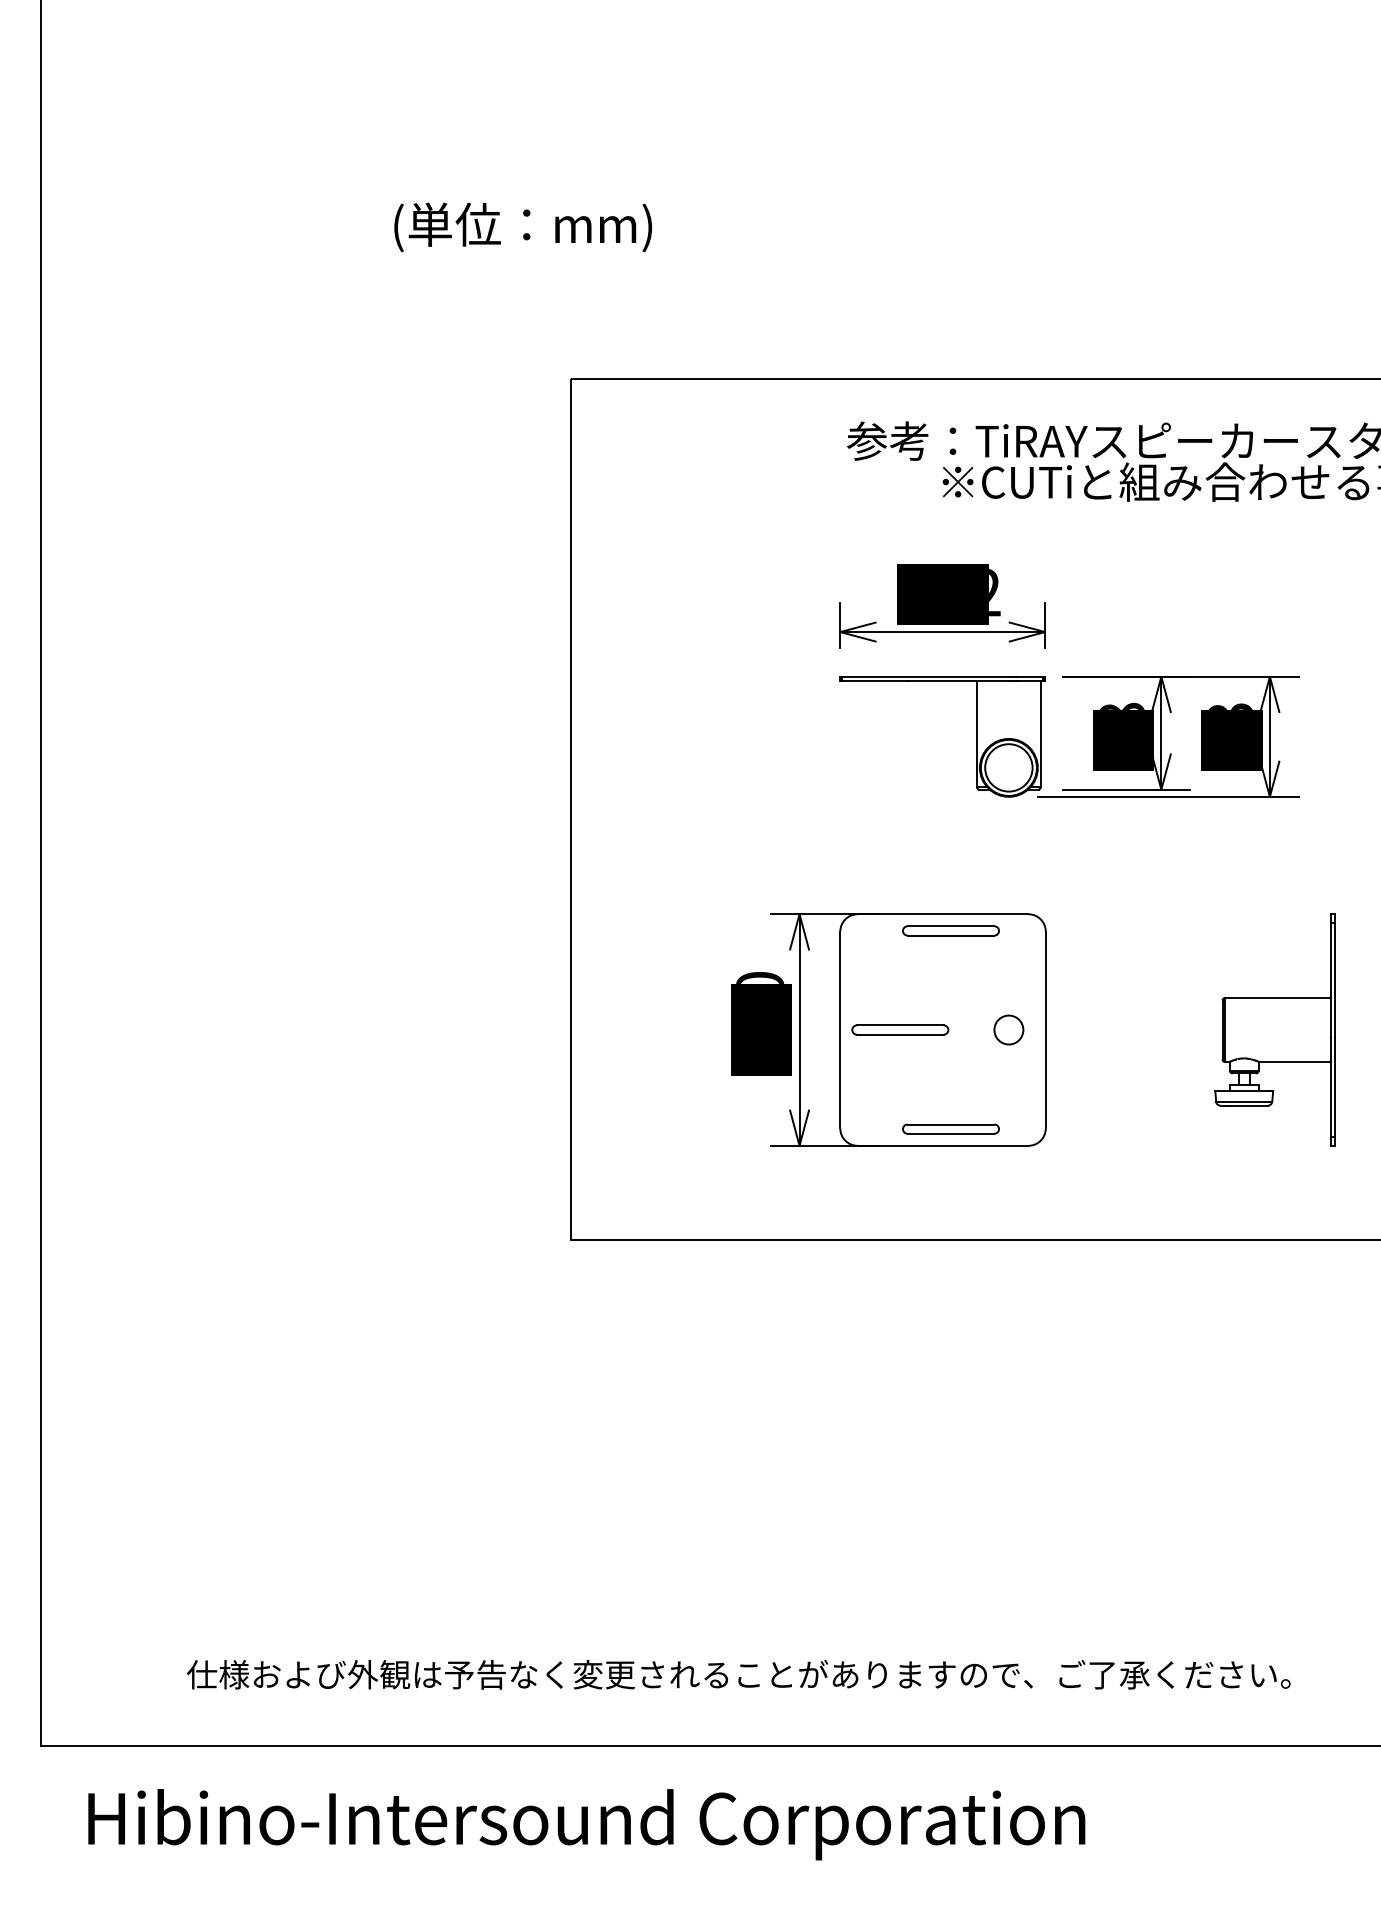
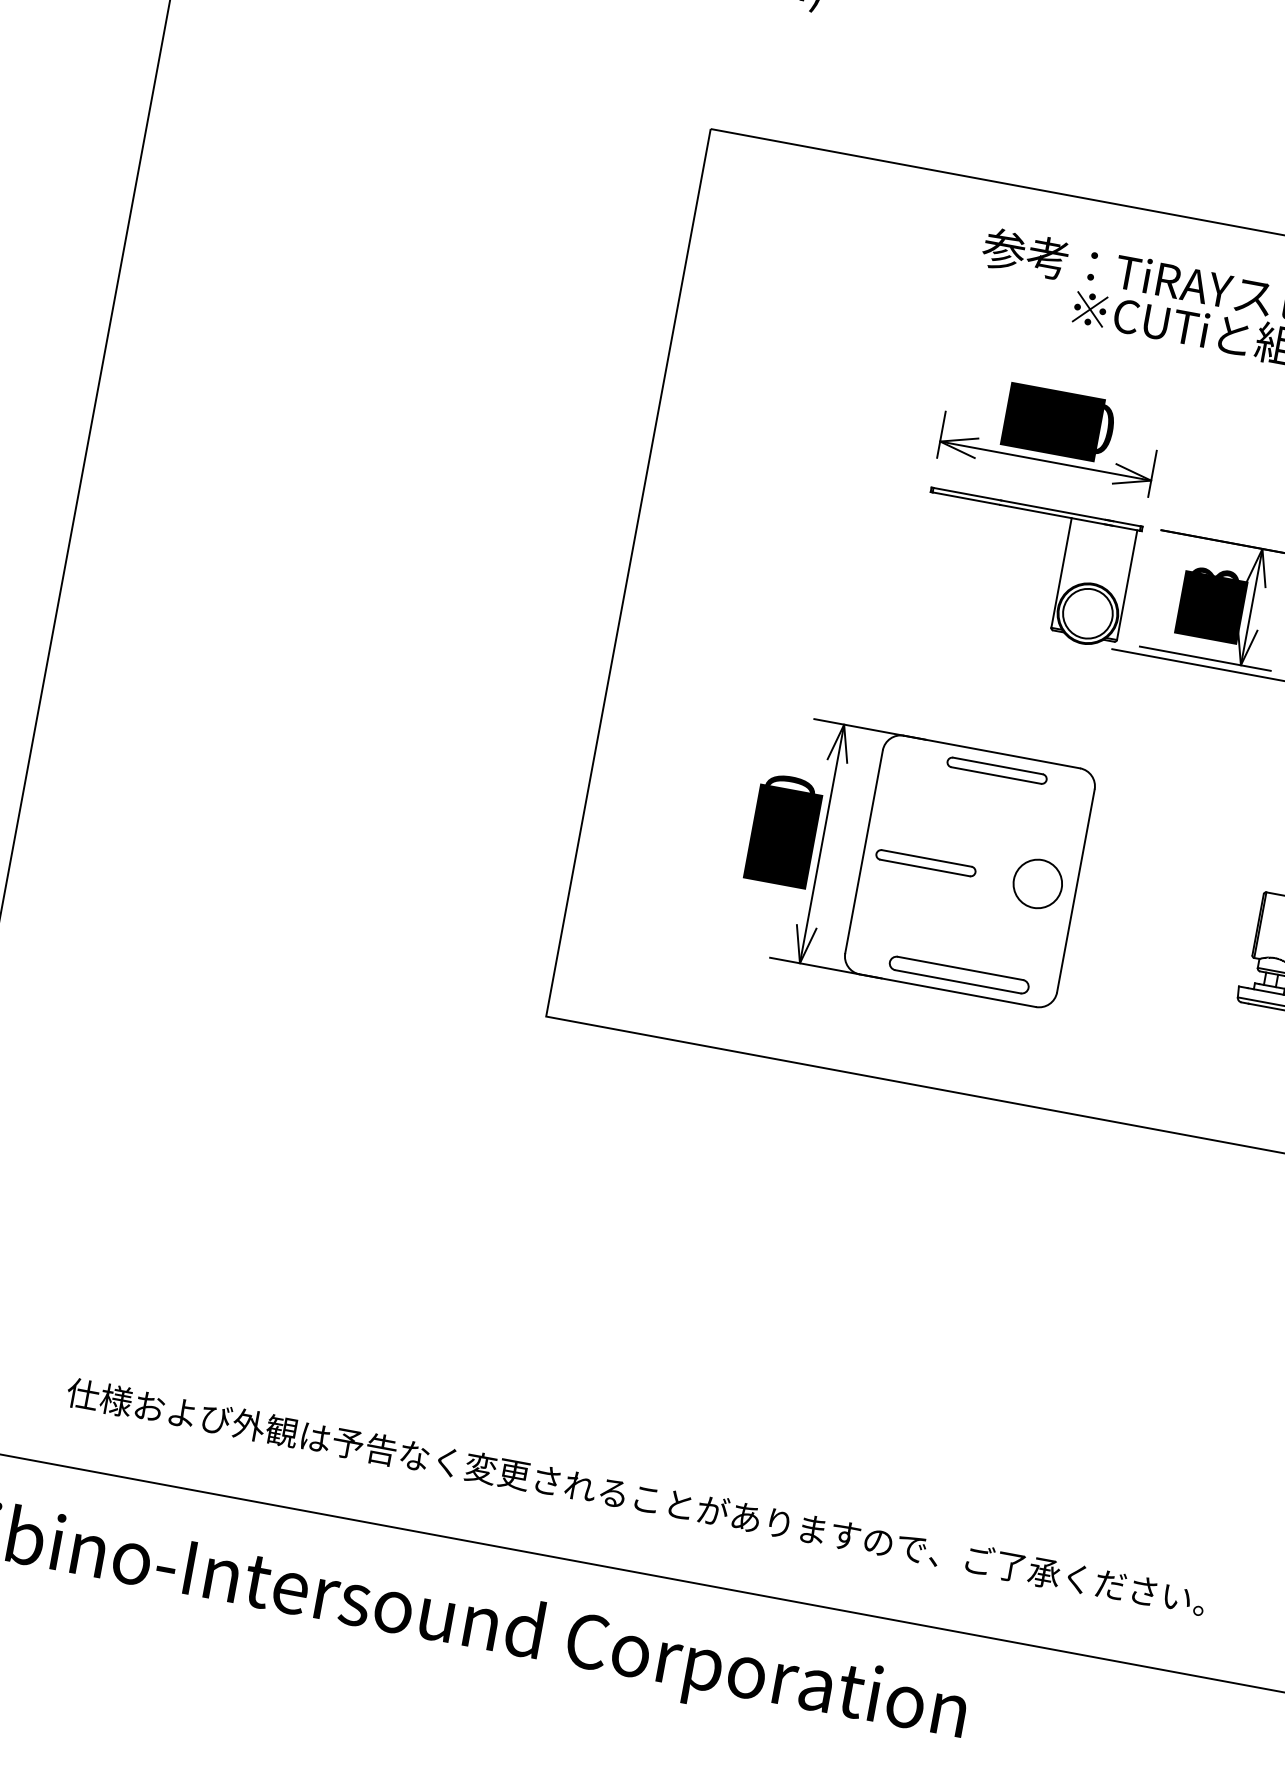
text: (994, 592) -> (1106, 430), 142 -> 140
circle: (1008, 1029) -> (1037, 883), size x1.6
part: (950, 1128) -> (958, 974), size x1.4

